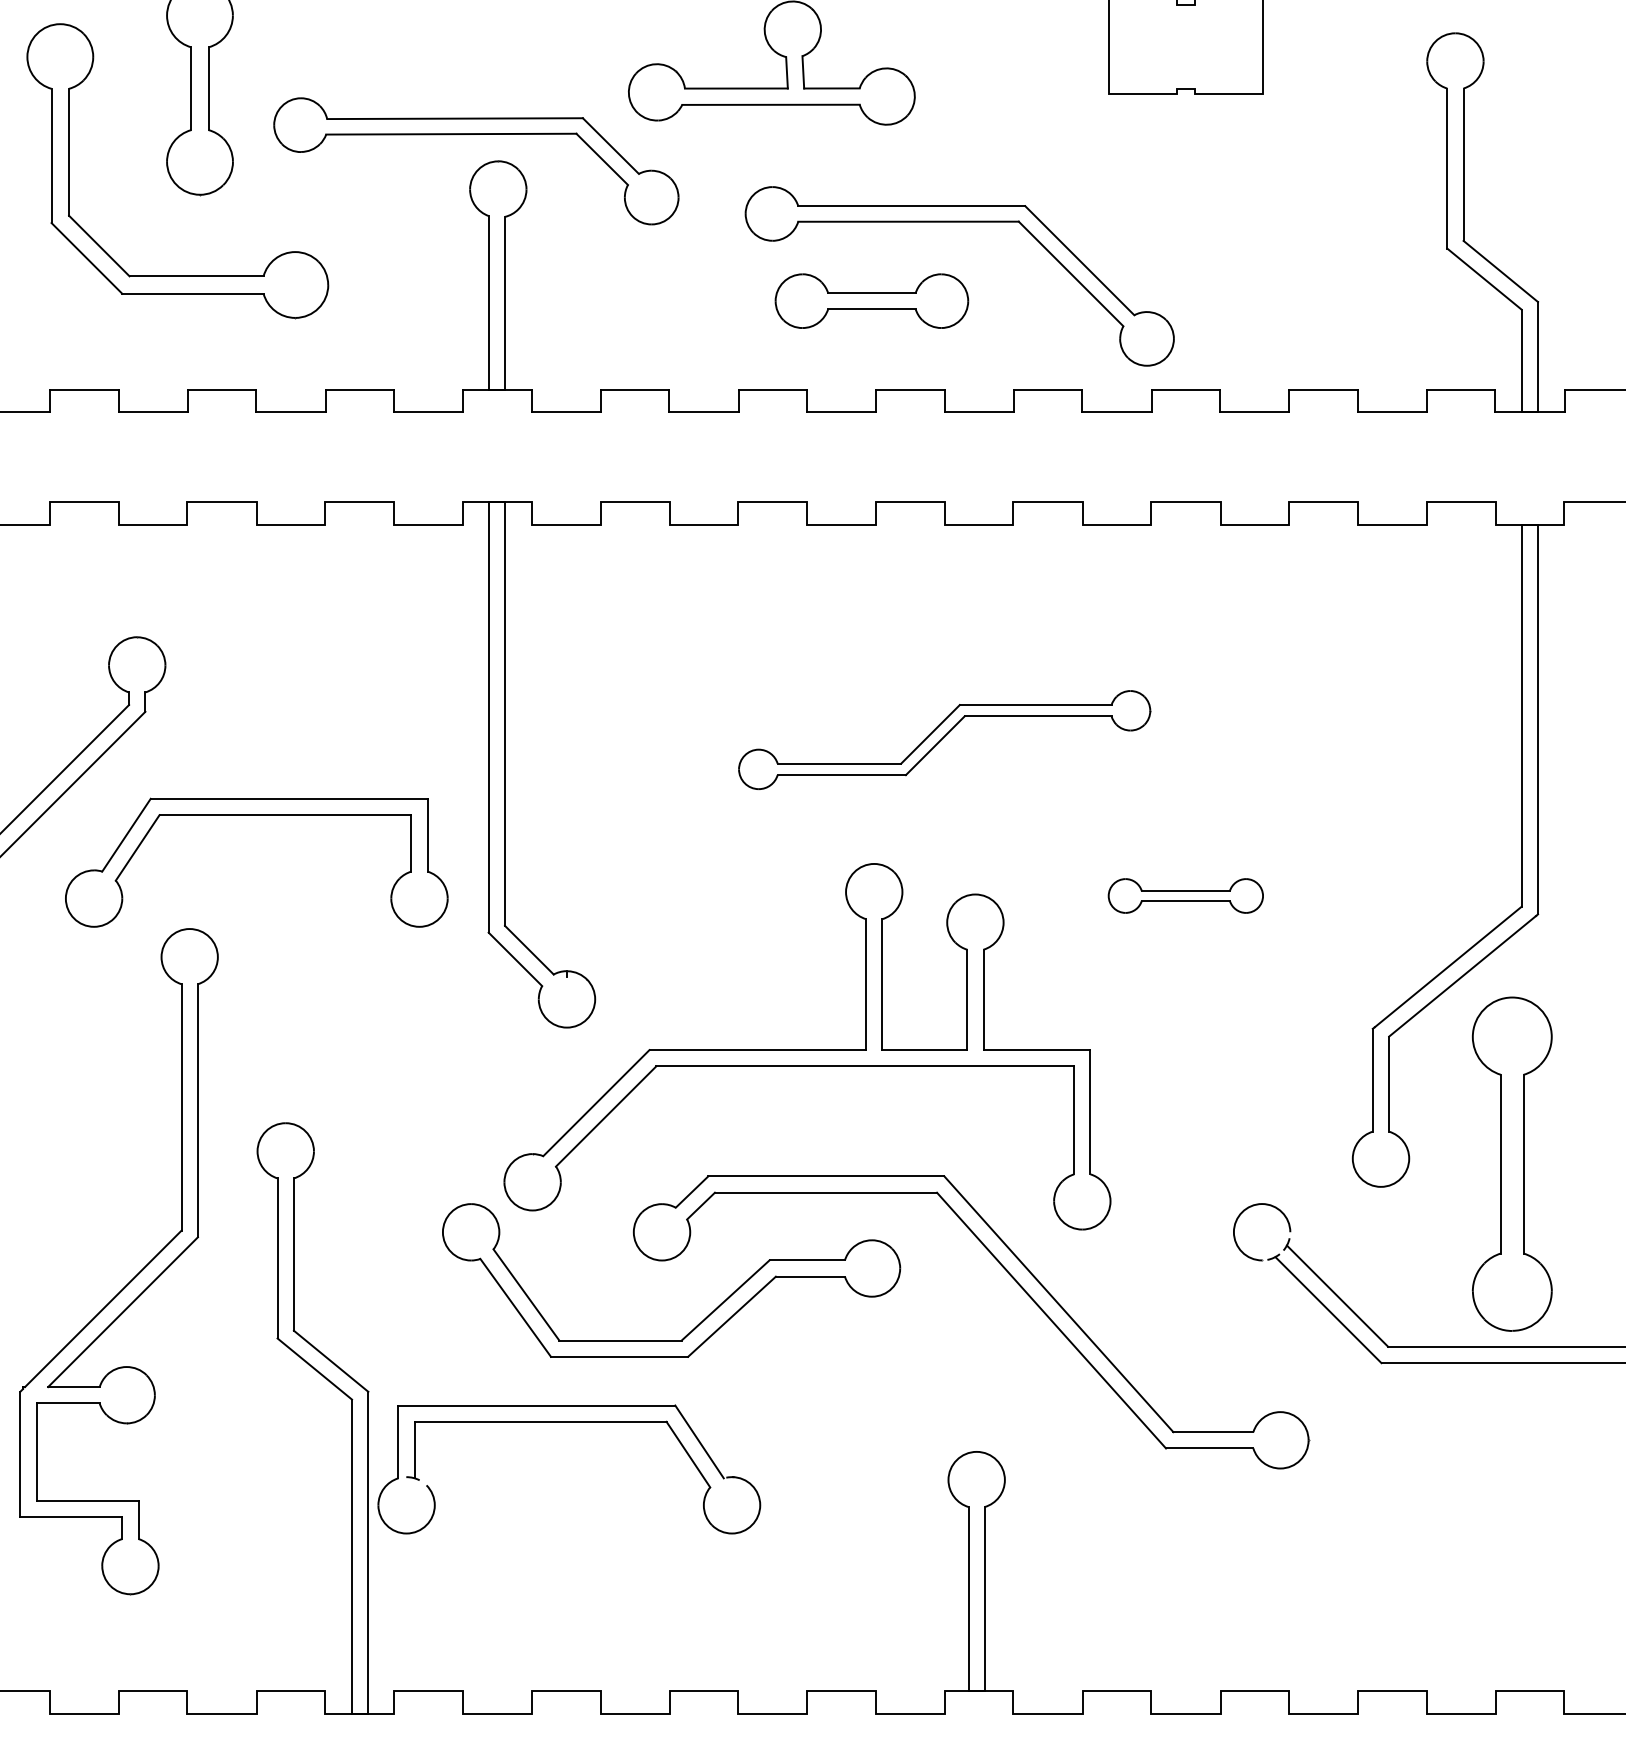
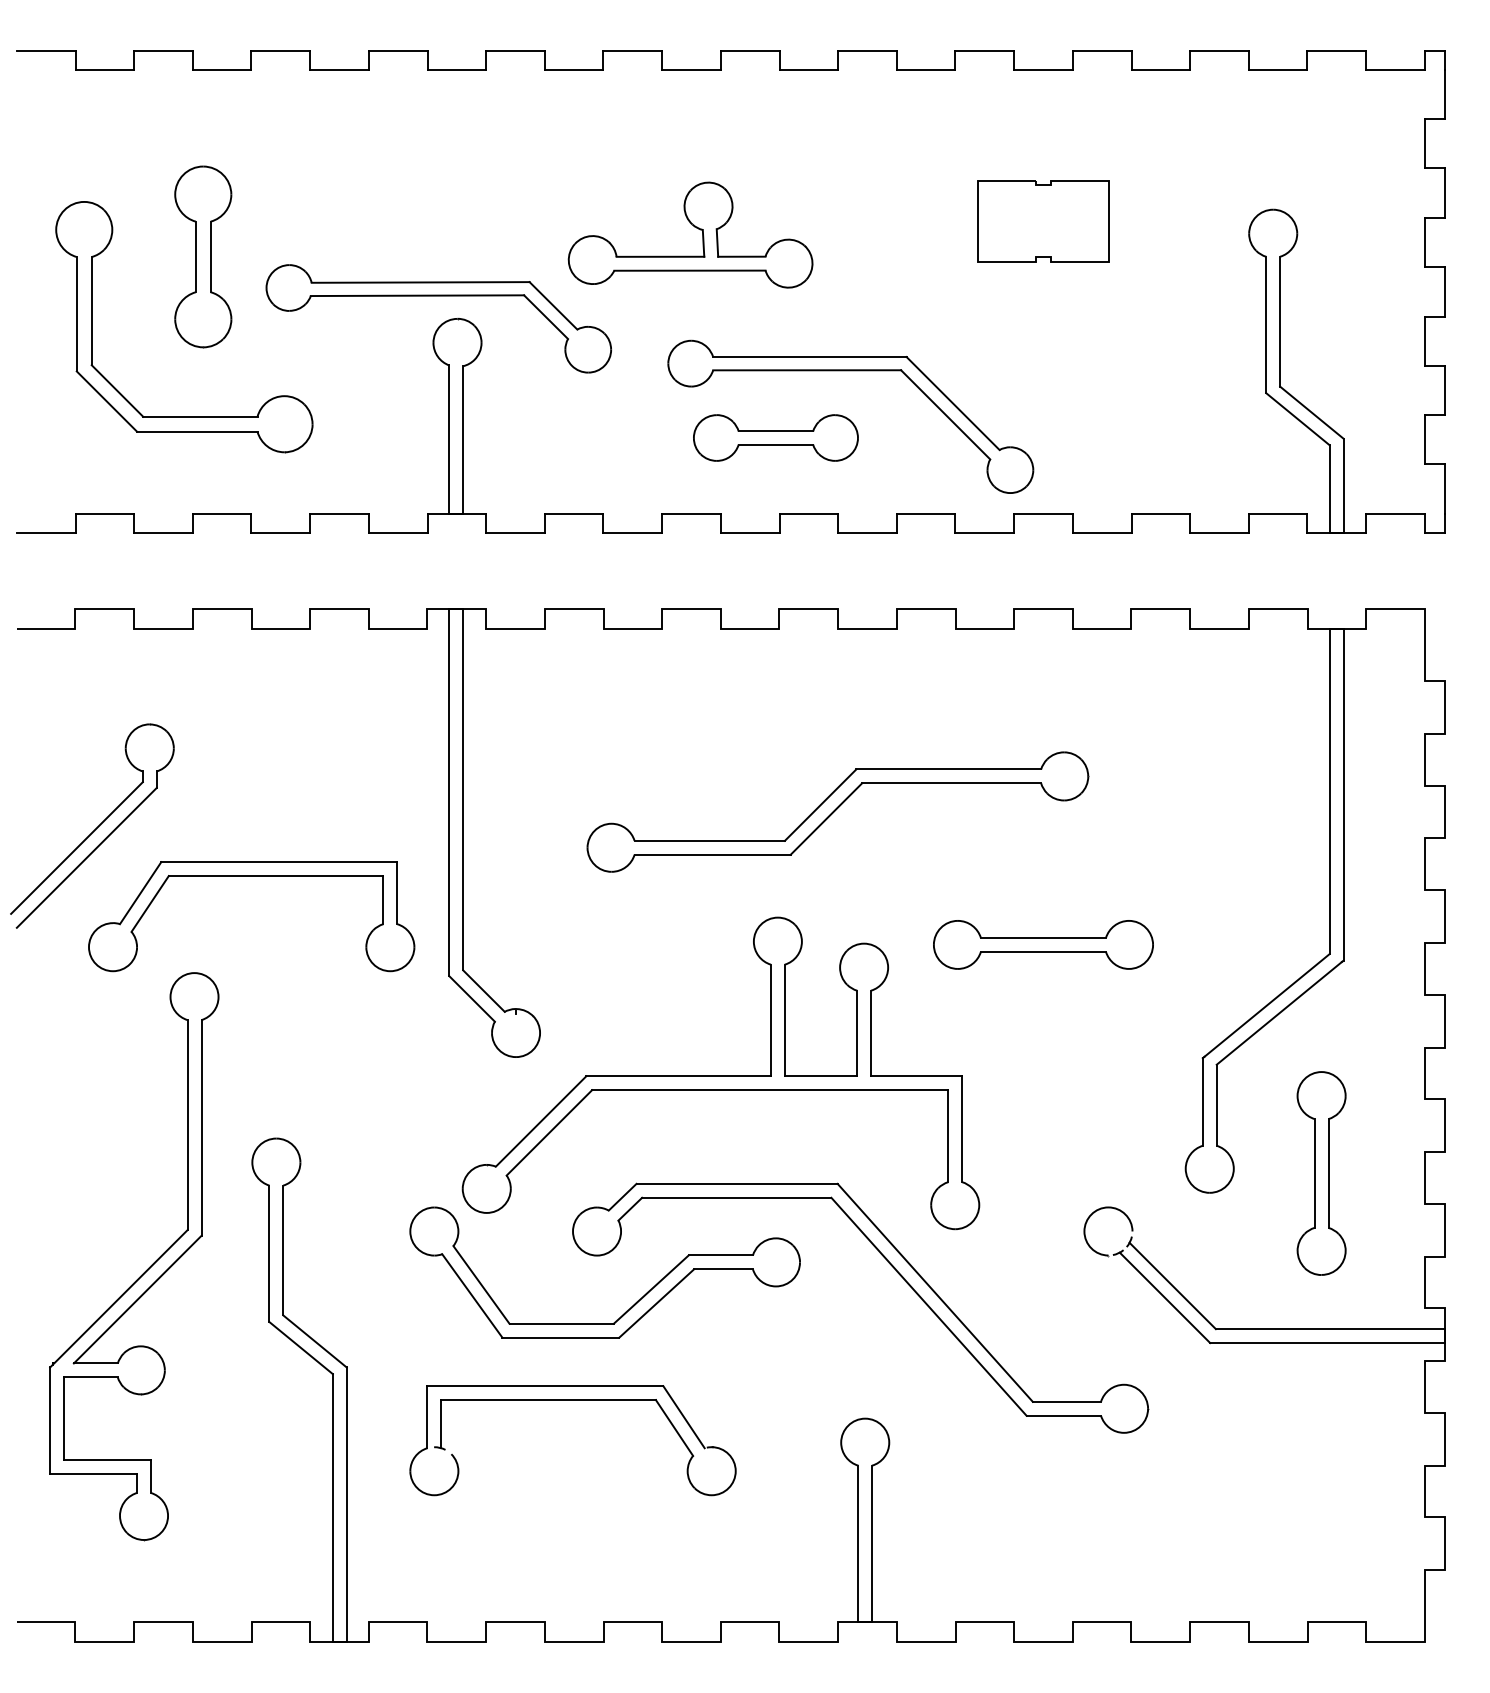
part: (944, 739) -> (837, 811), size x1.43
part: (1185, 895) -> (1043, 944), size x1.67
part: (1512, 1164) -> (1321, 1173), size x0.71
part: (568, 1422) -> (572, 1400), moved

